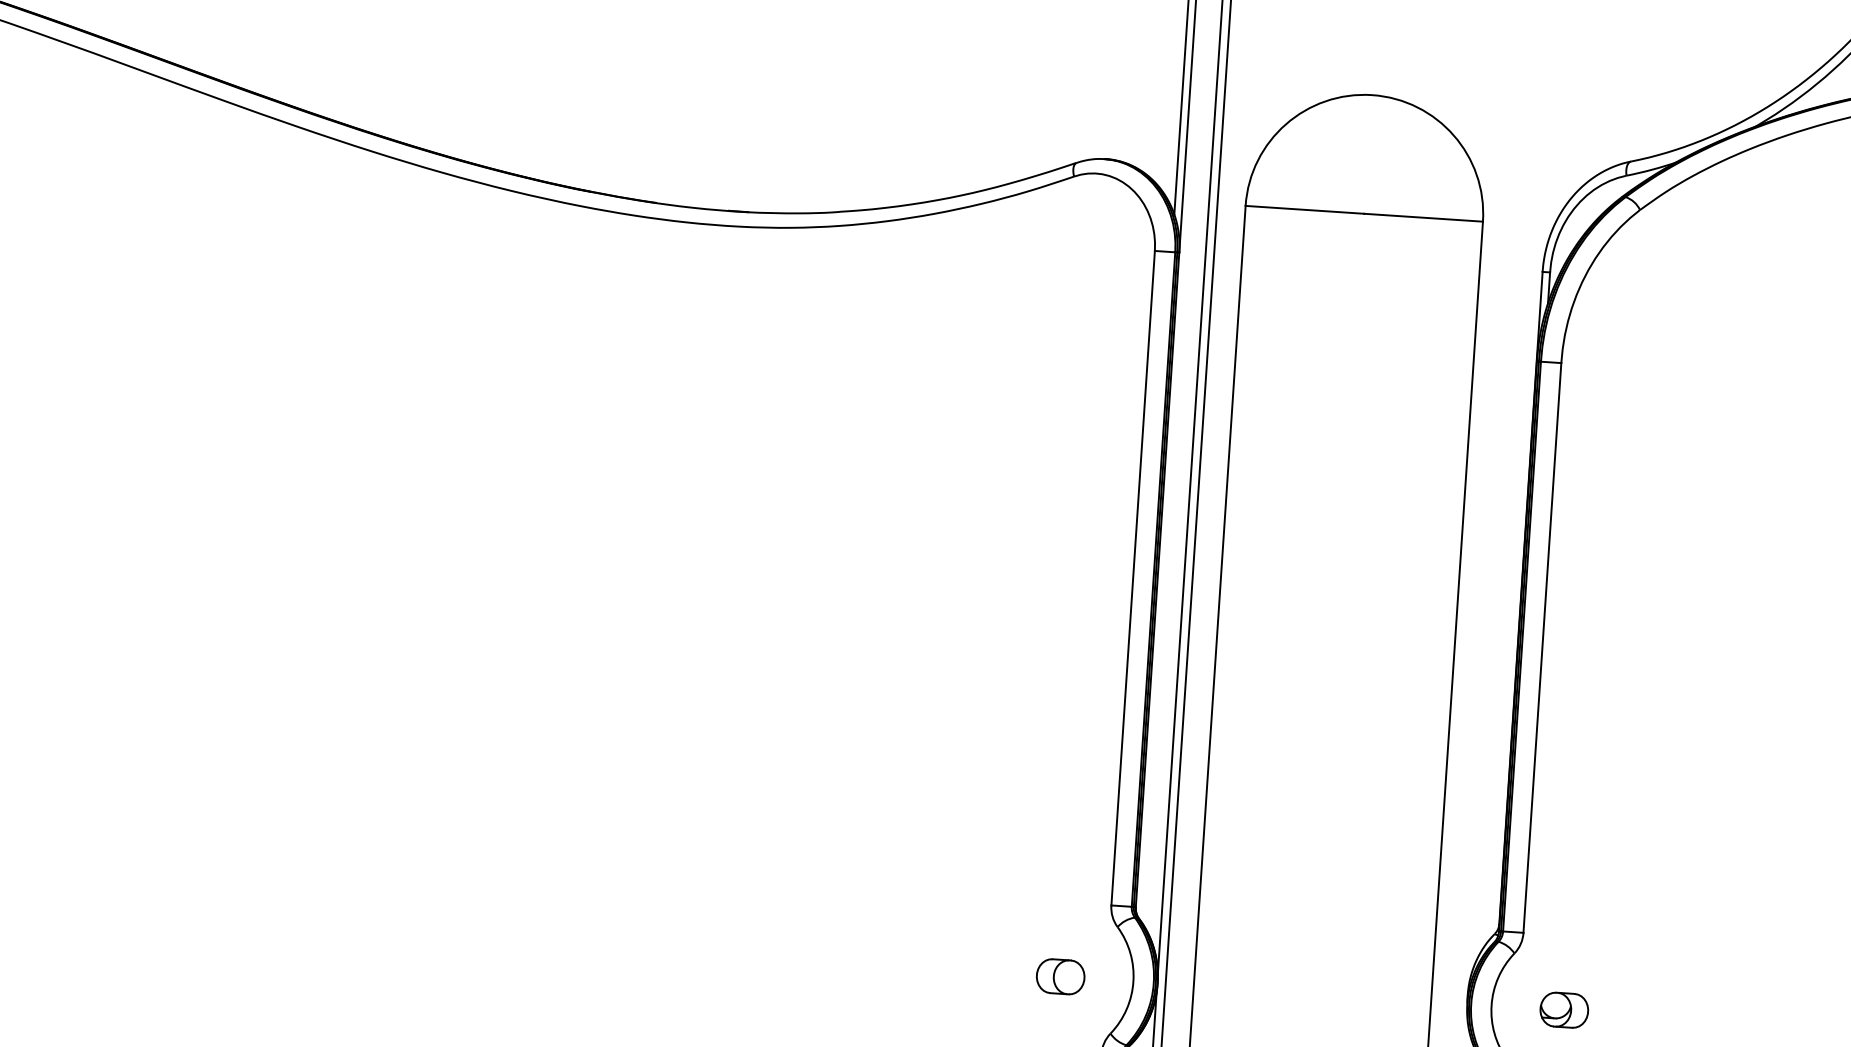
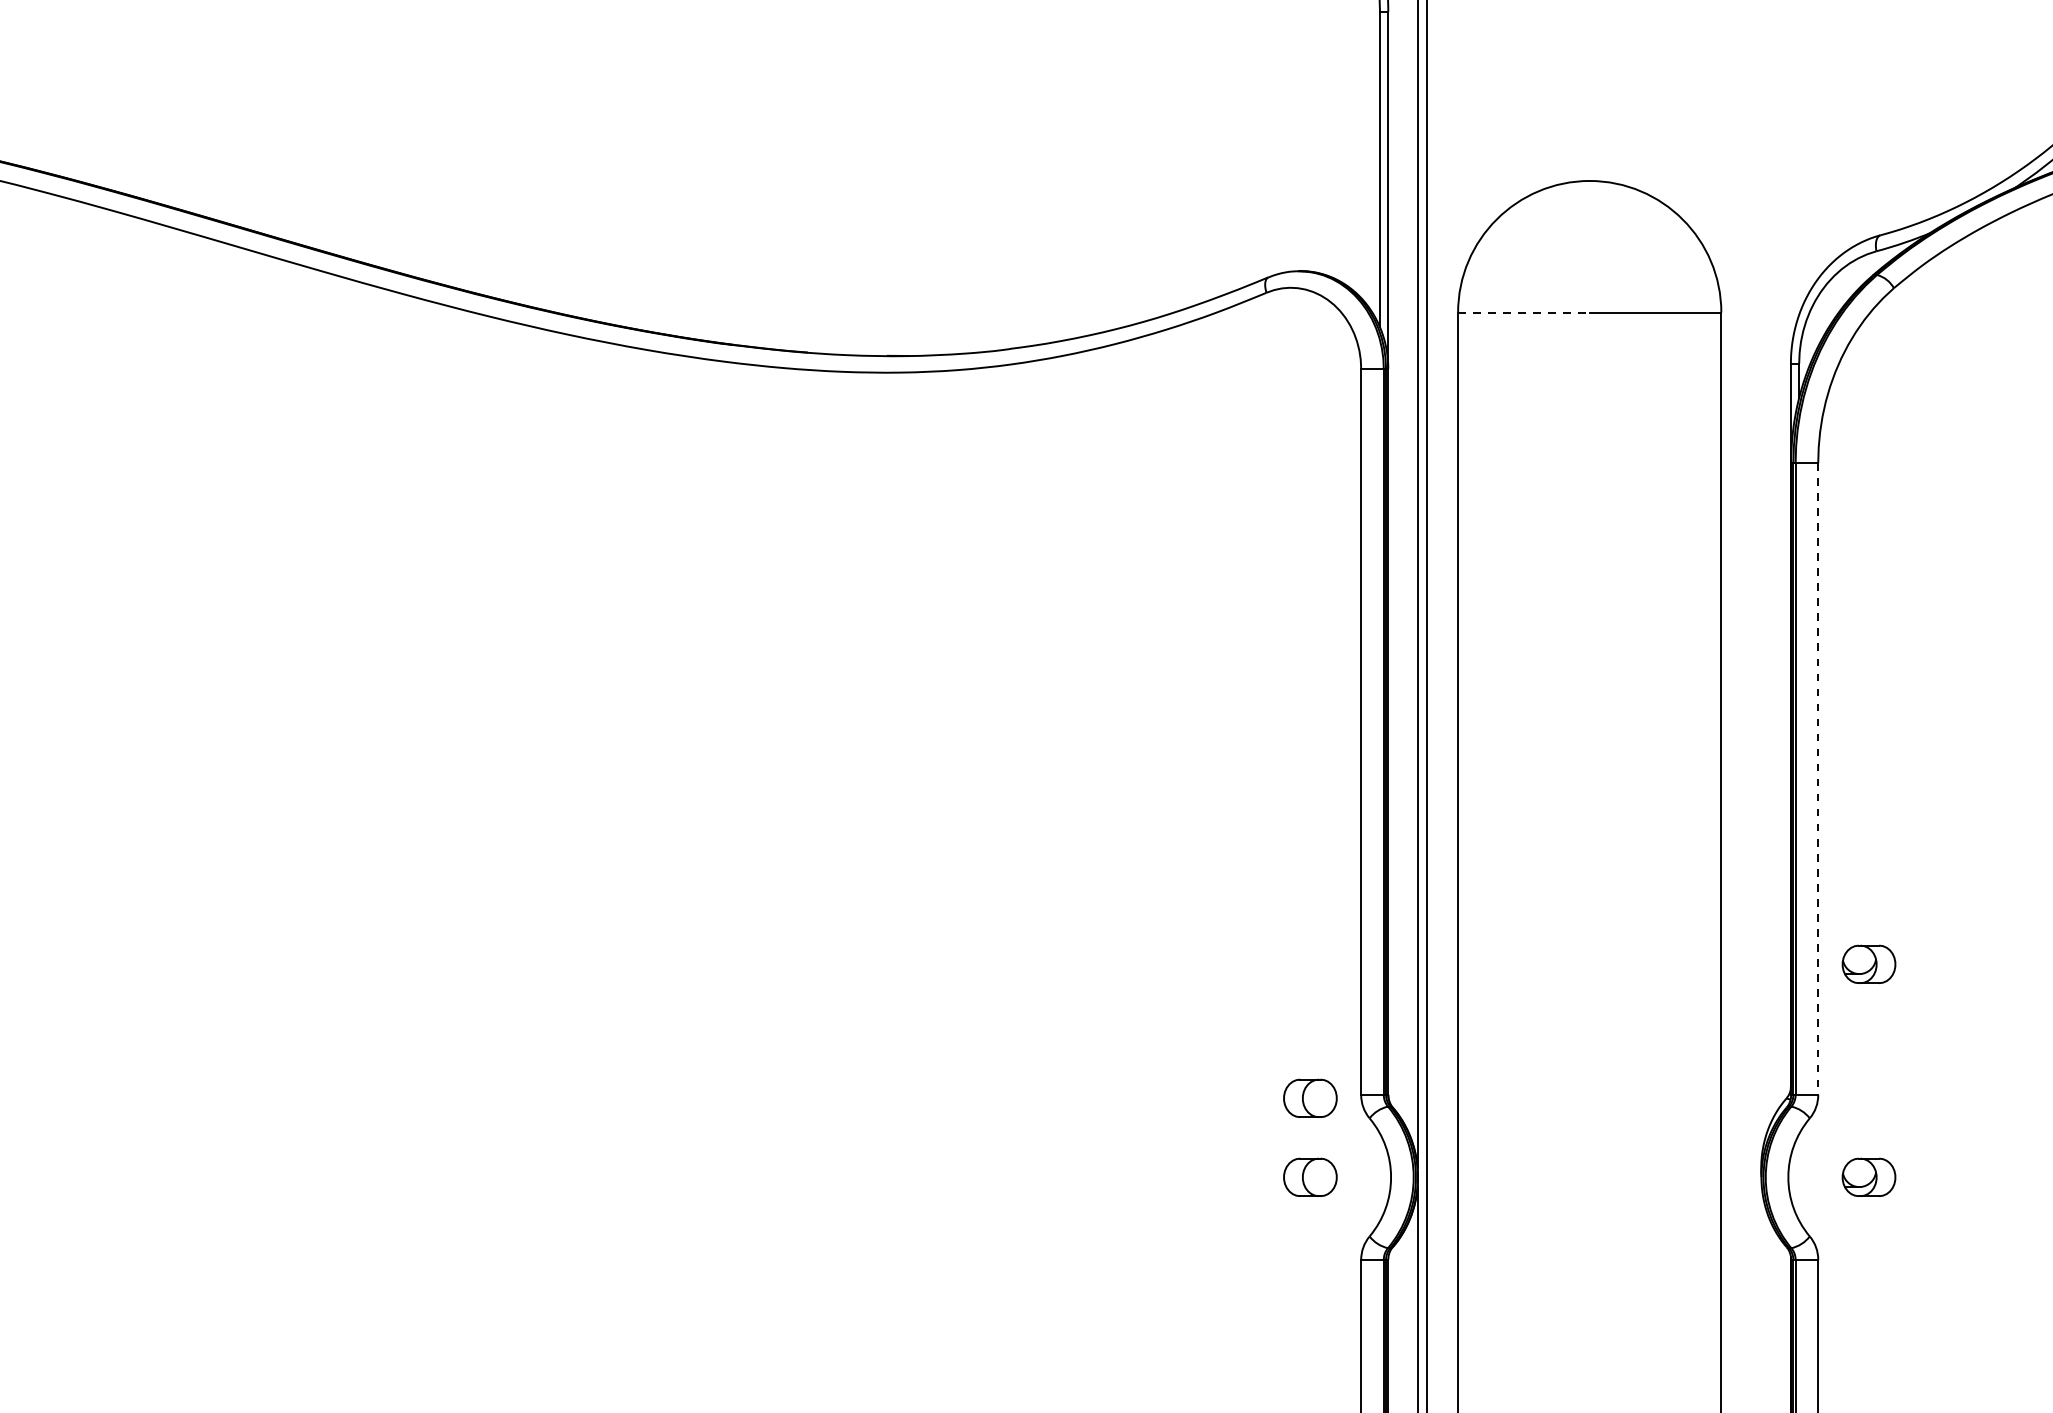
line: (1304, 209) -> (1523, 312), solid -> dashed
line: (1542, 647) -> (1818, 778), solid -> dashed
part: (1576, 817) -> (1868, 963), added
part: (1065, 904) -> (1310, 1097), added

